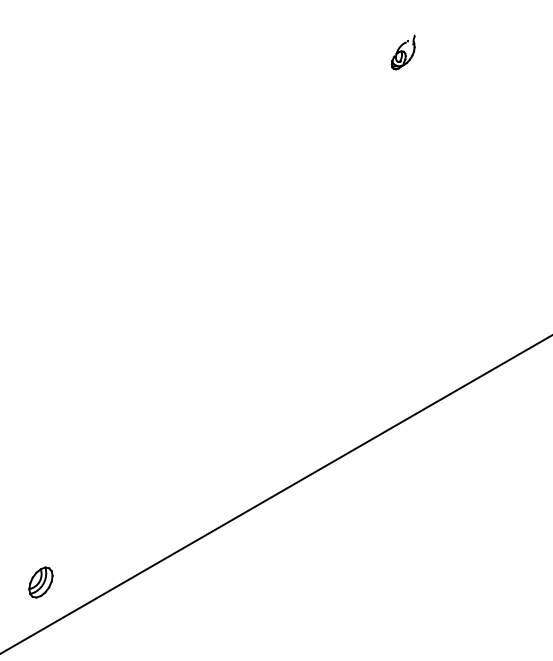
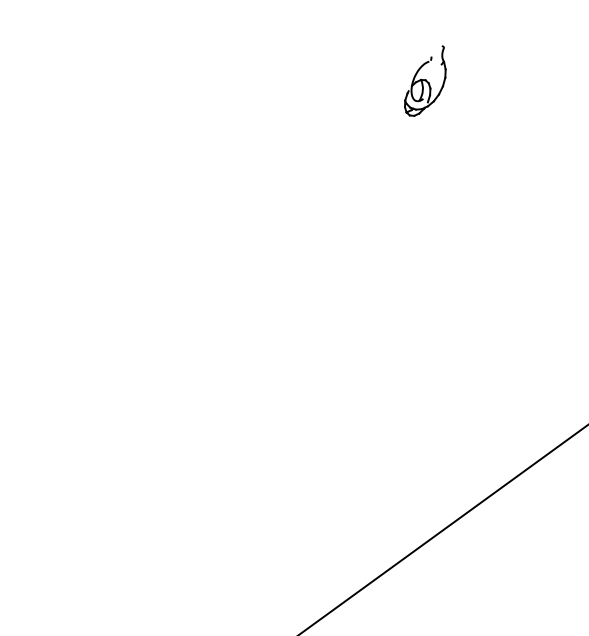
part: (403, 52) -> (425, 81), size x1.67

